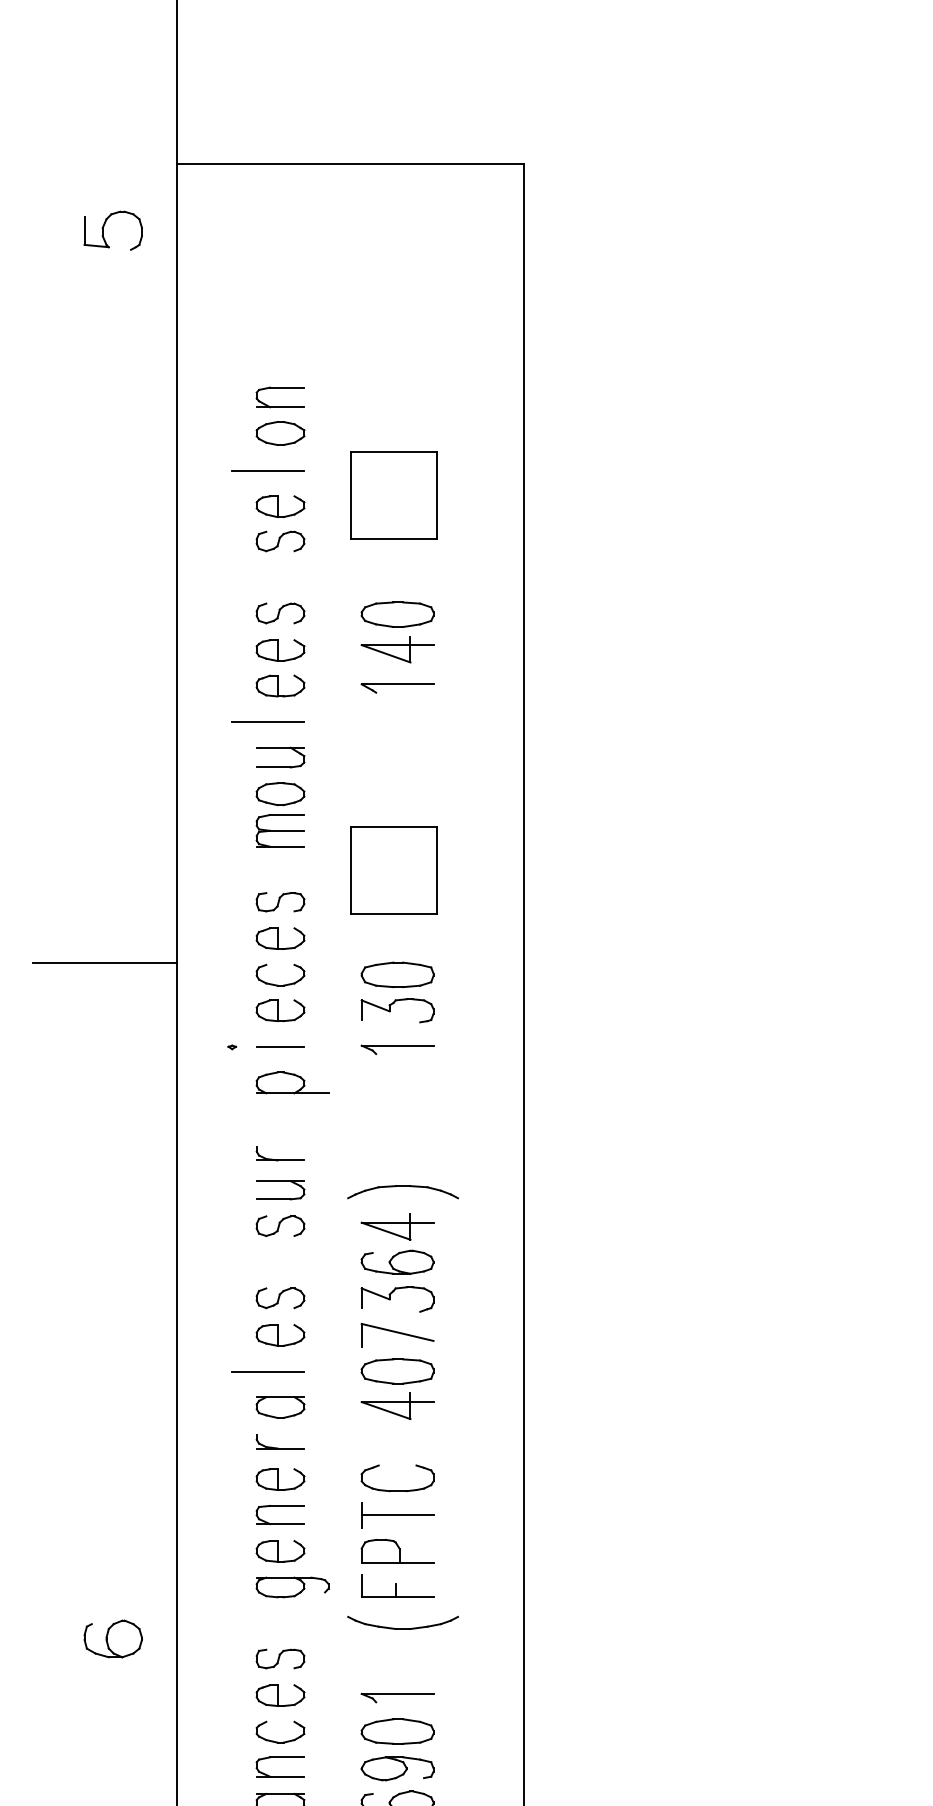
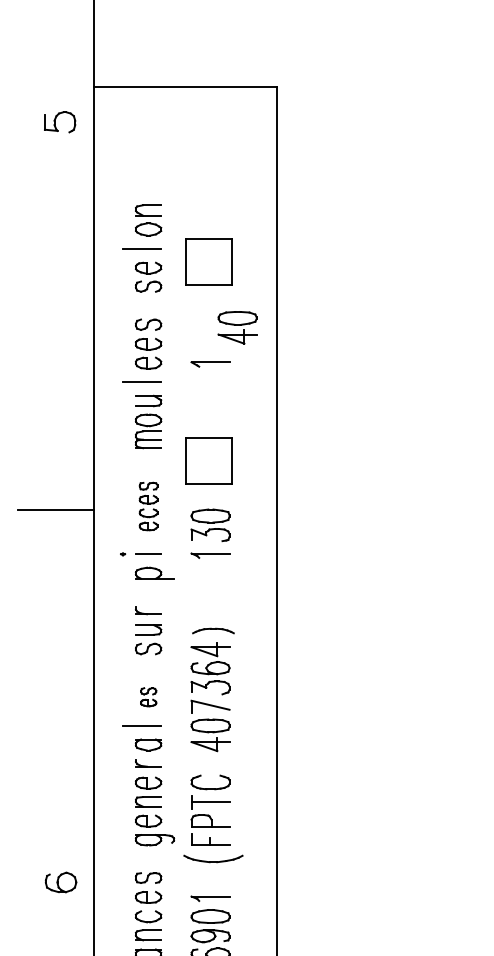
part: (397, 631) -> (237, 327), moved
part: (280, 956) -> (148, 506), size x0.7
part: (403, 1191) -> (213, 630), size x0.7
part: (280, 1317) -> (148, 697), size x0.6
part: (112, 1638) -> (60, 882), moved

